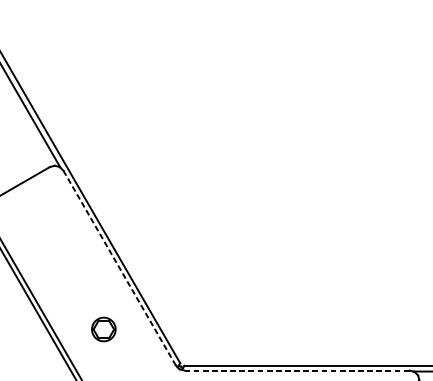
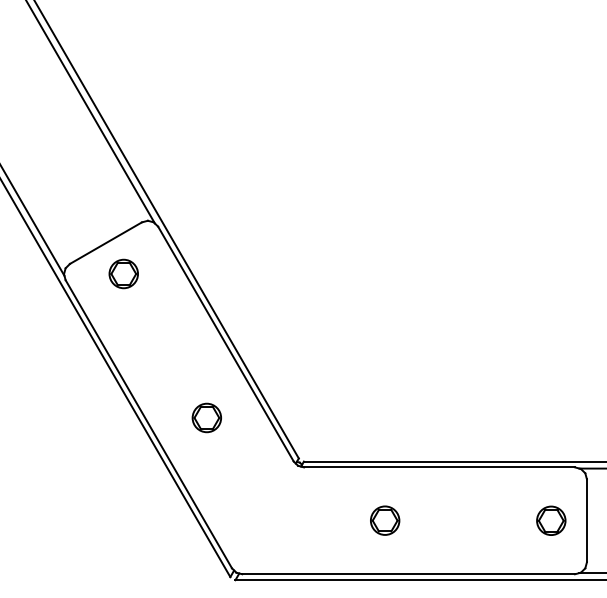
part: (34, 209) -> (123, 273), added
line: (119, 268) -> (225, 344), dashed -> solid
line: (297, 370) -> (439, 467), dashed -> solid

